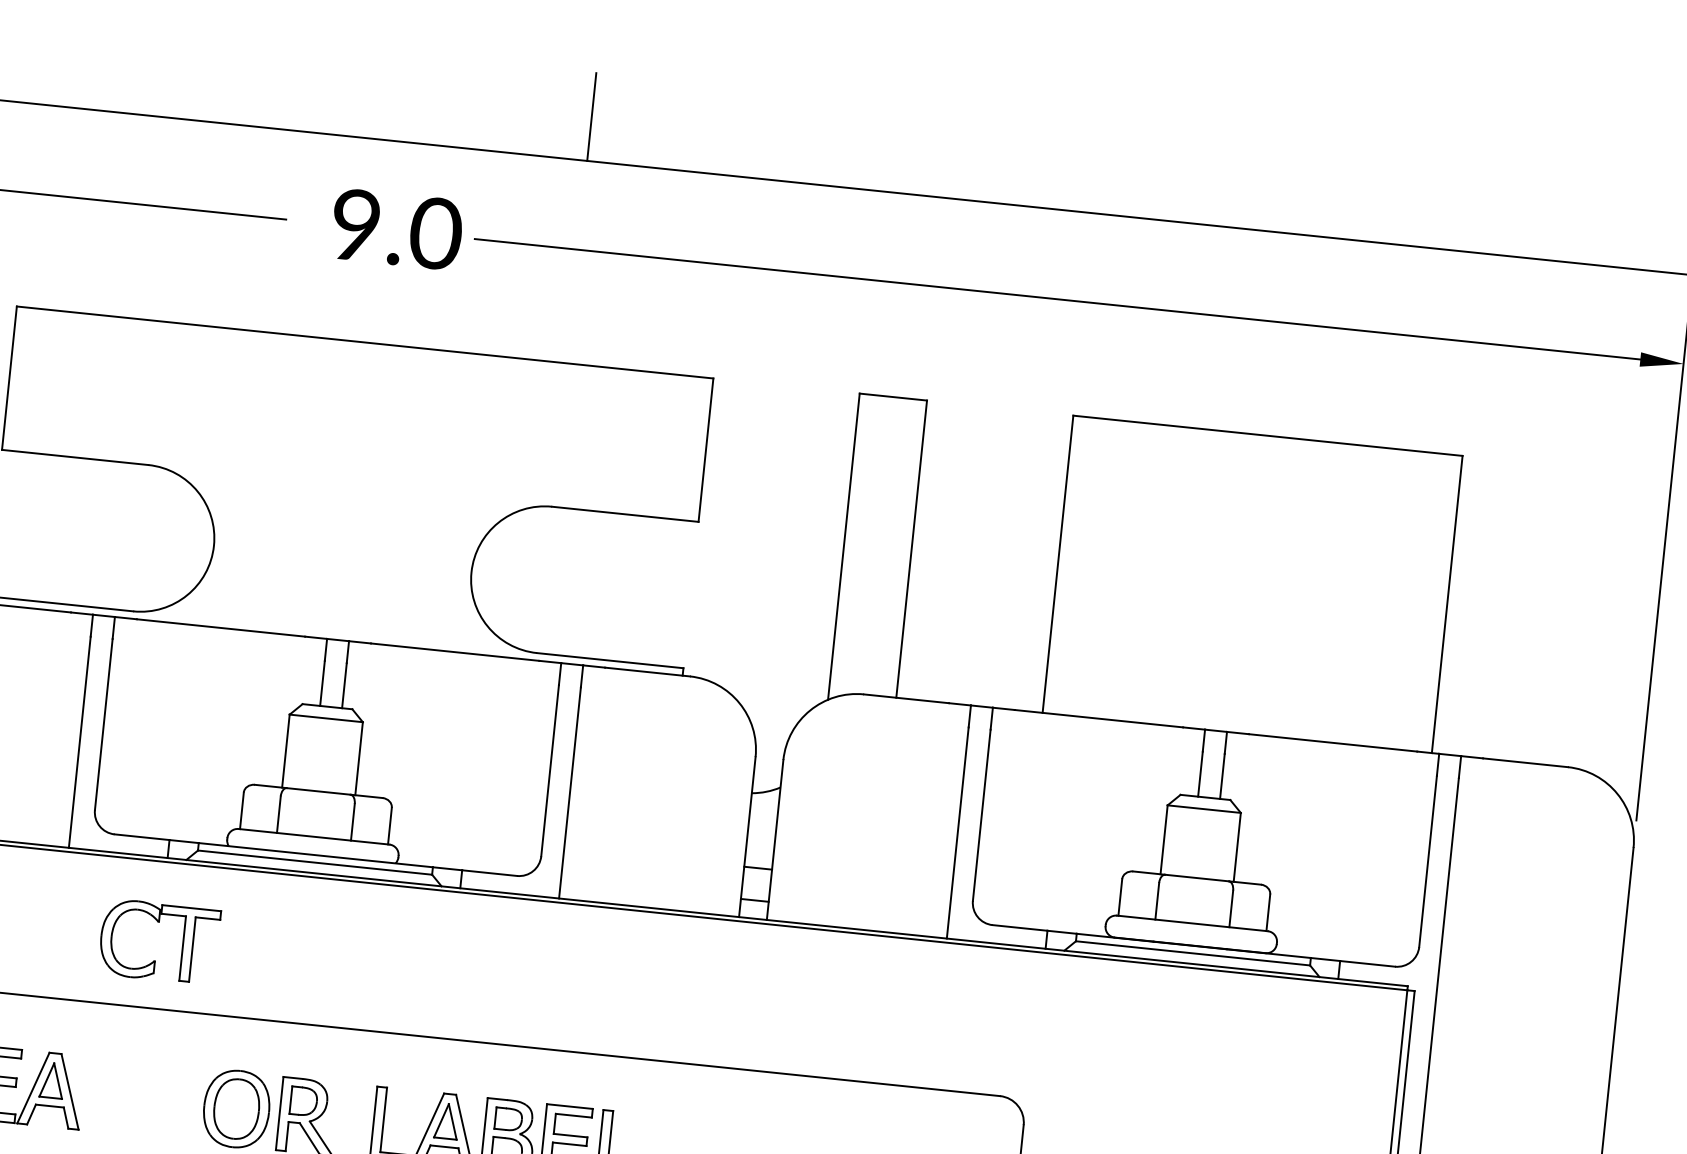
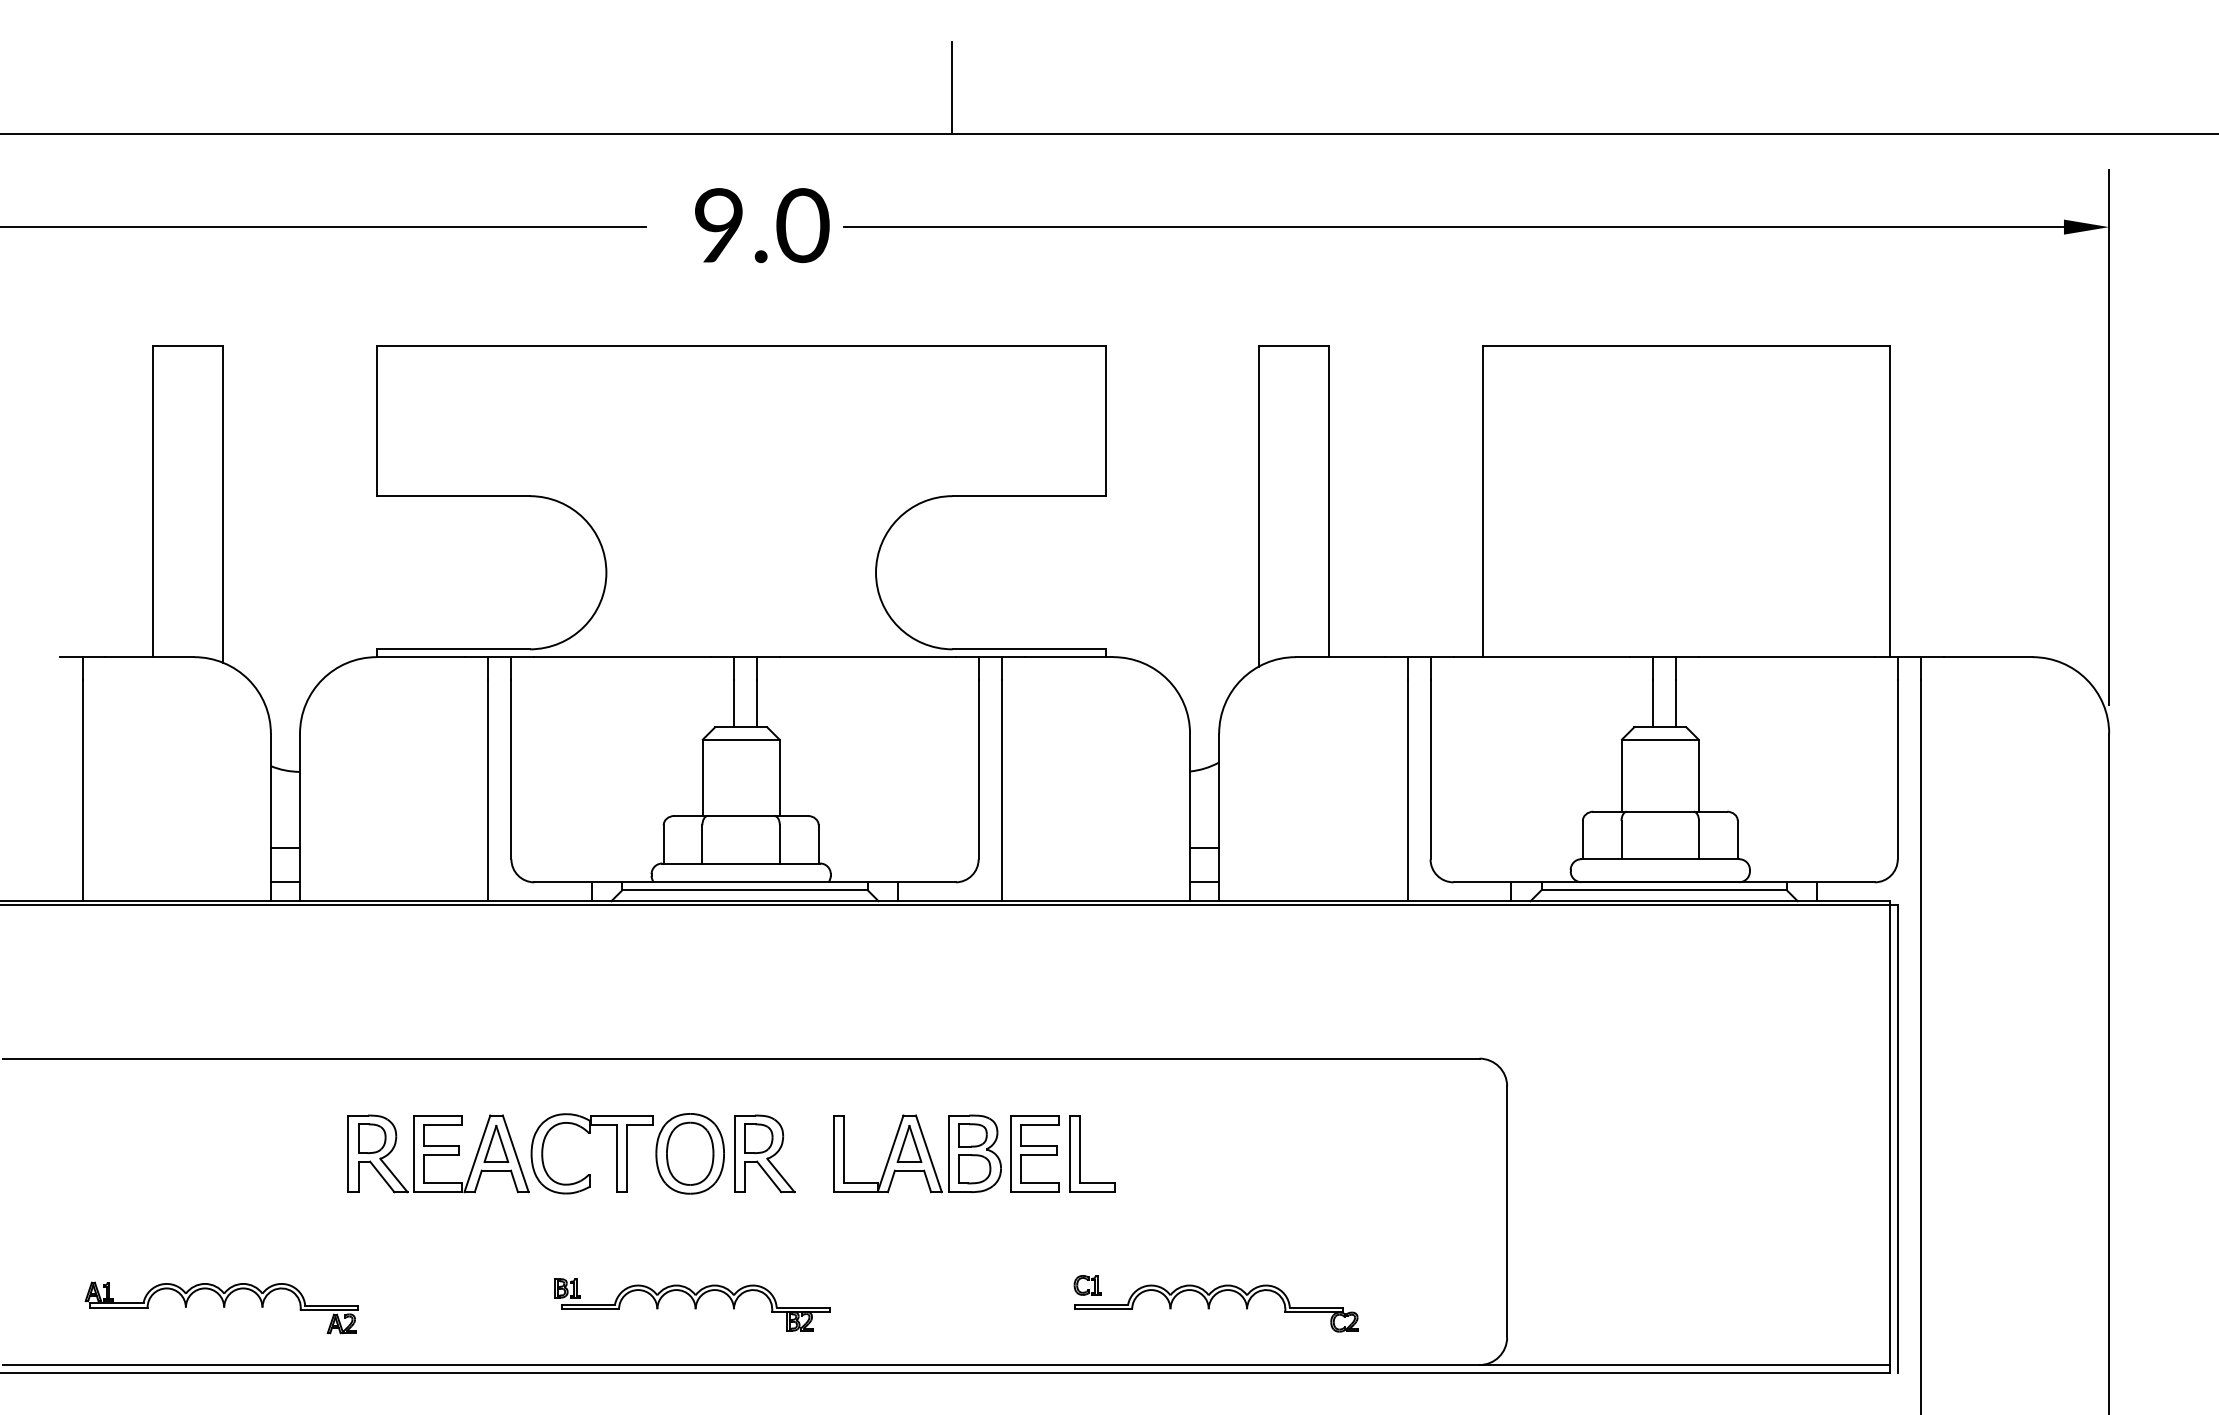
part: (159, 922) -> (590, 1133), moved

